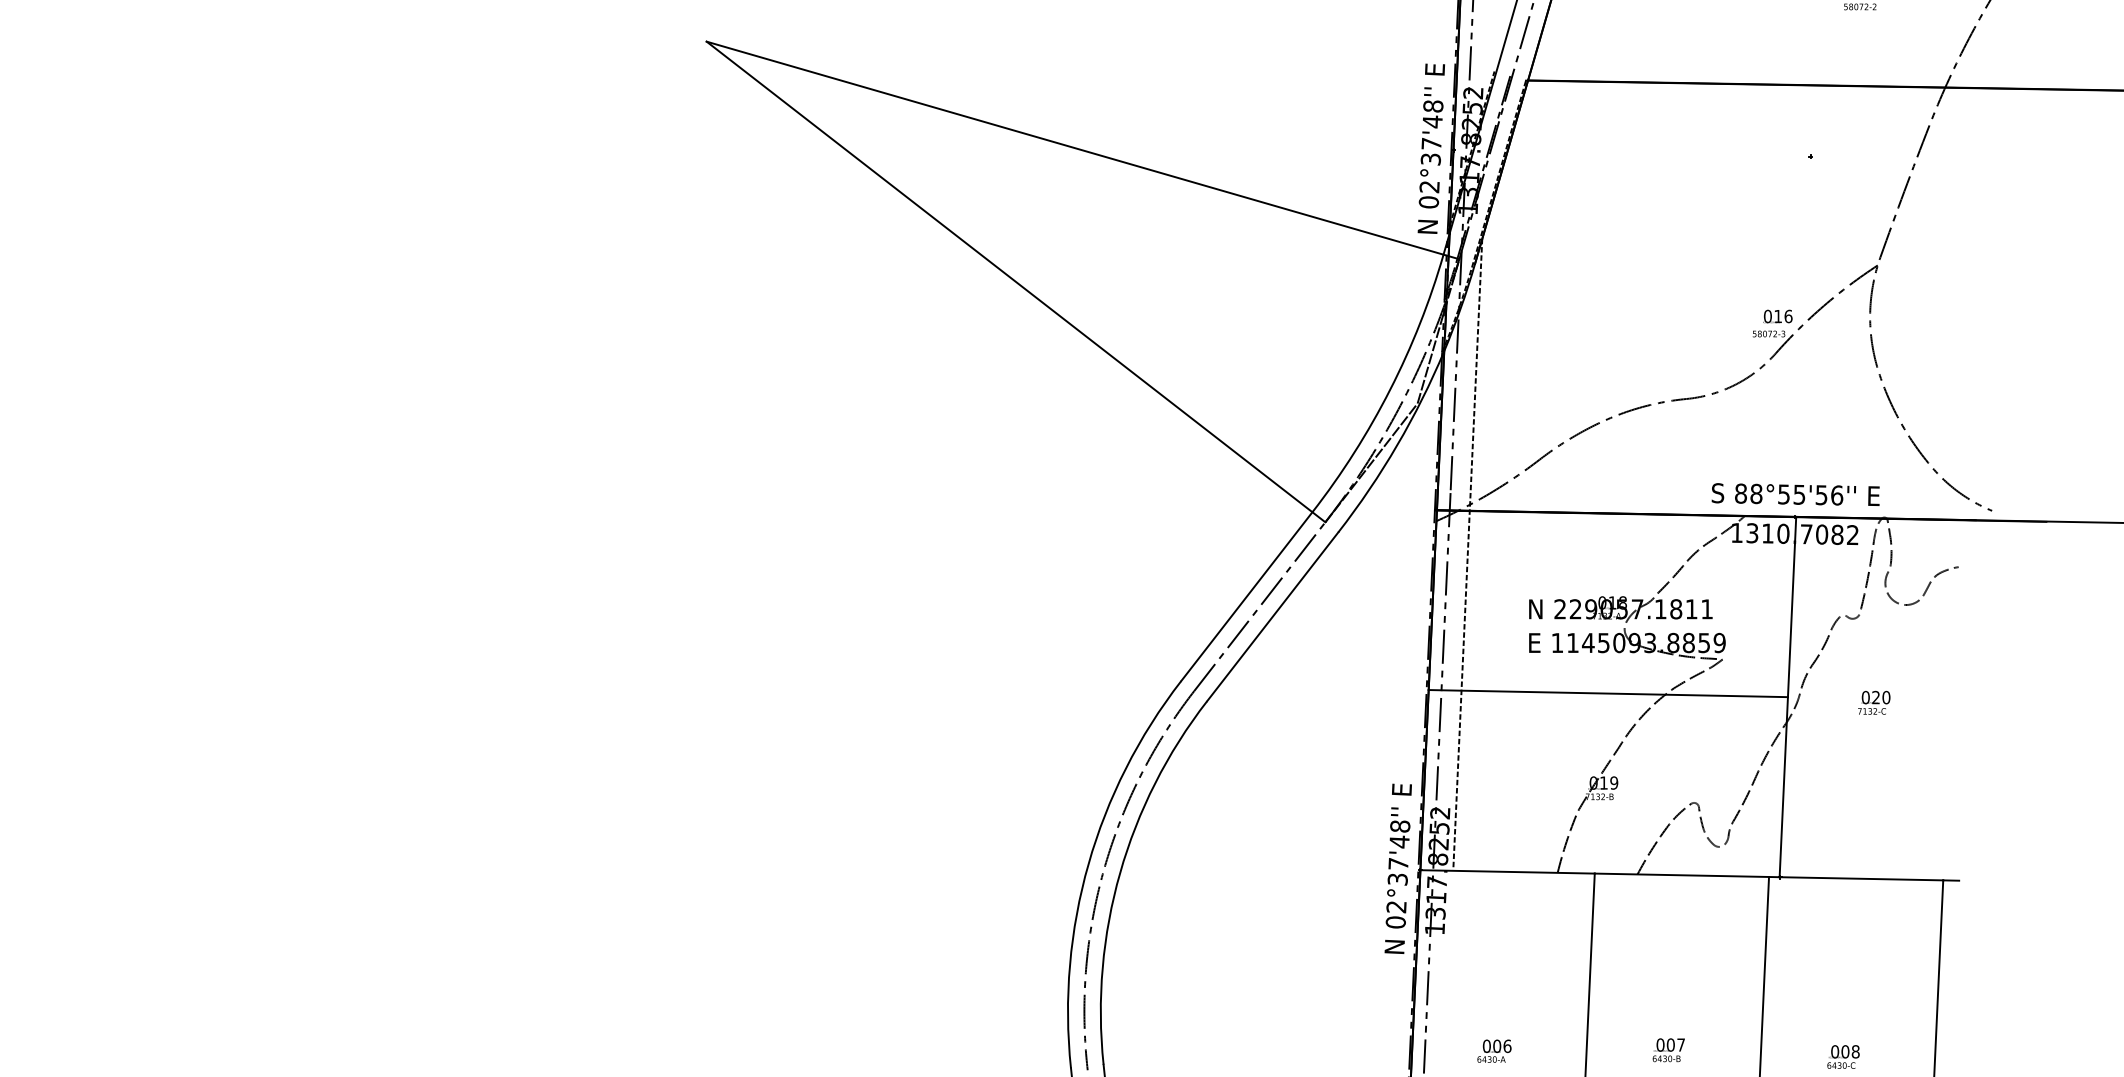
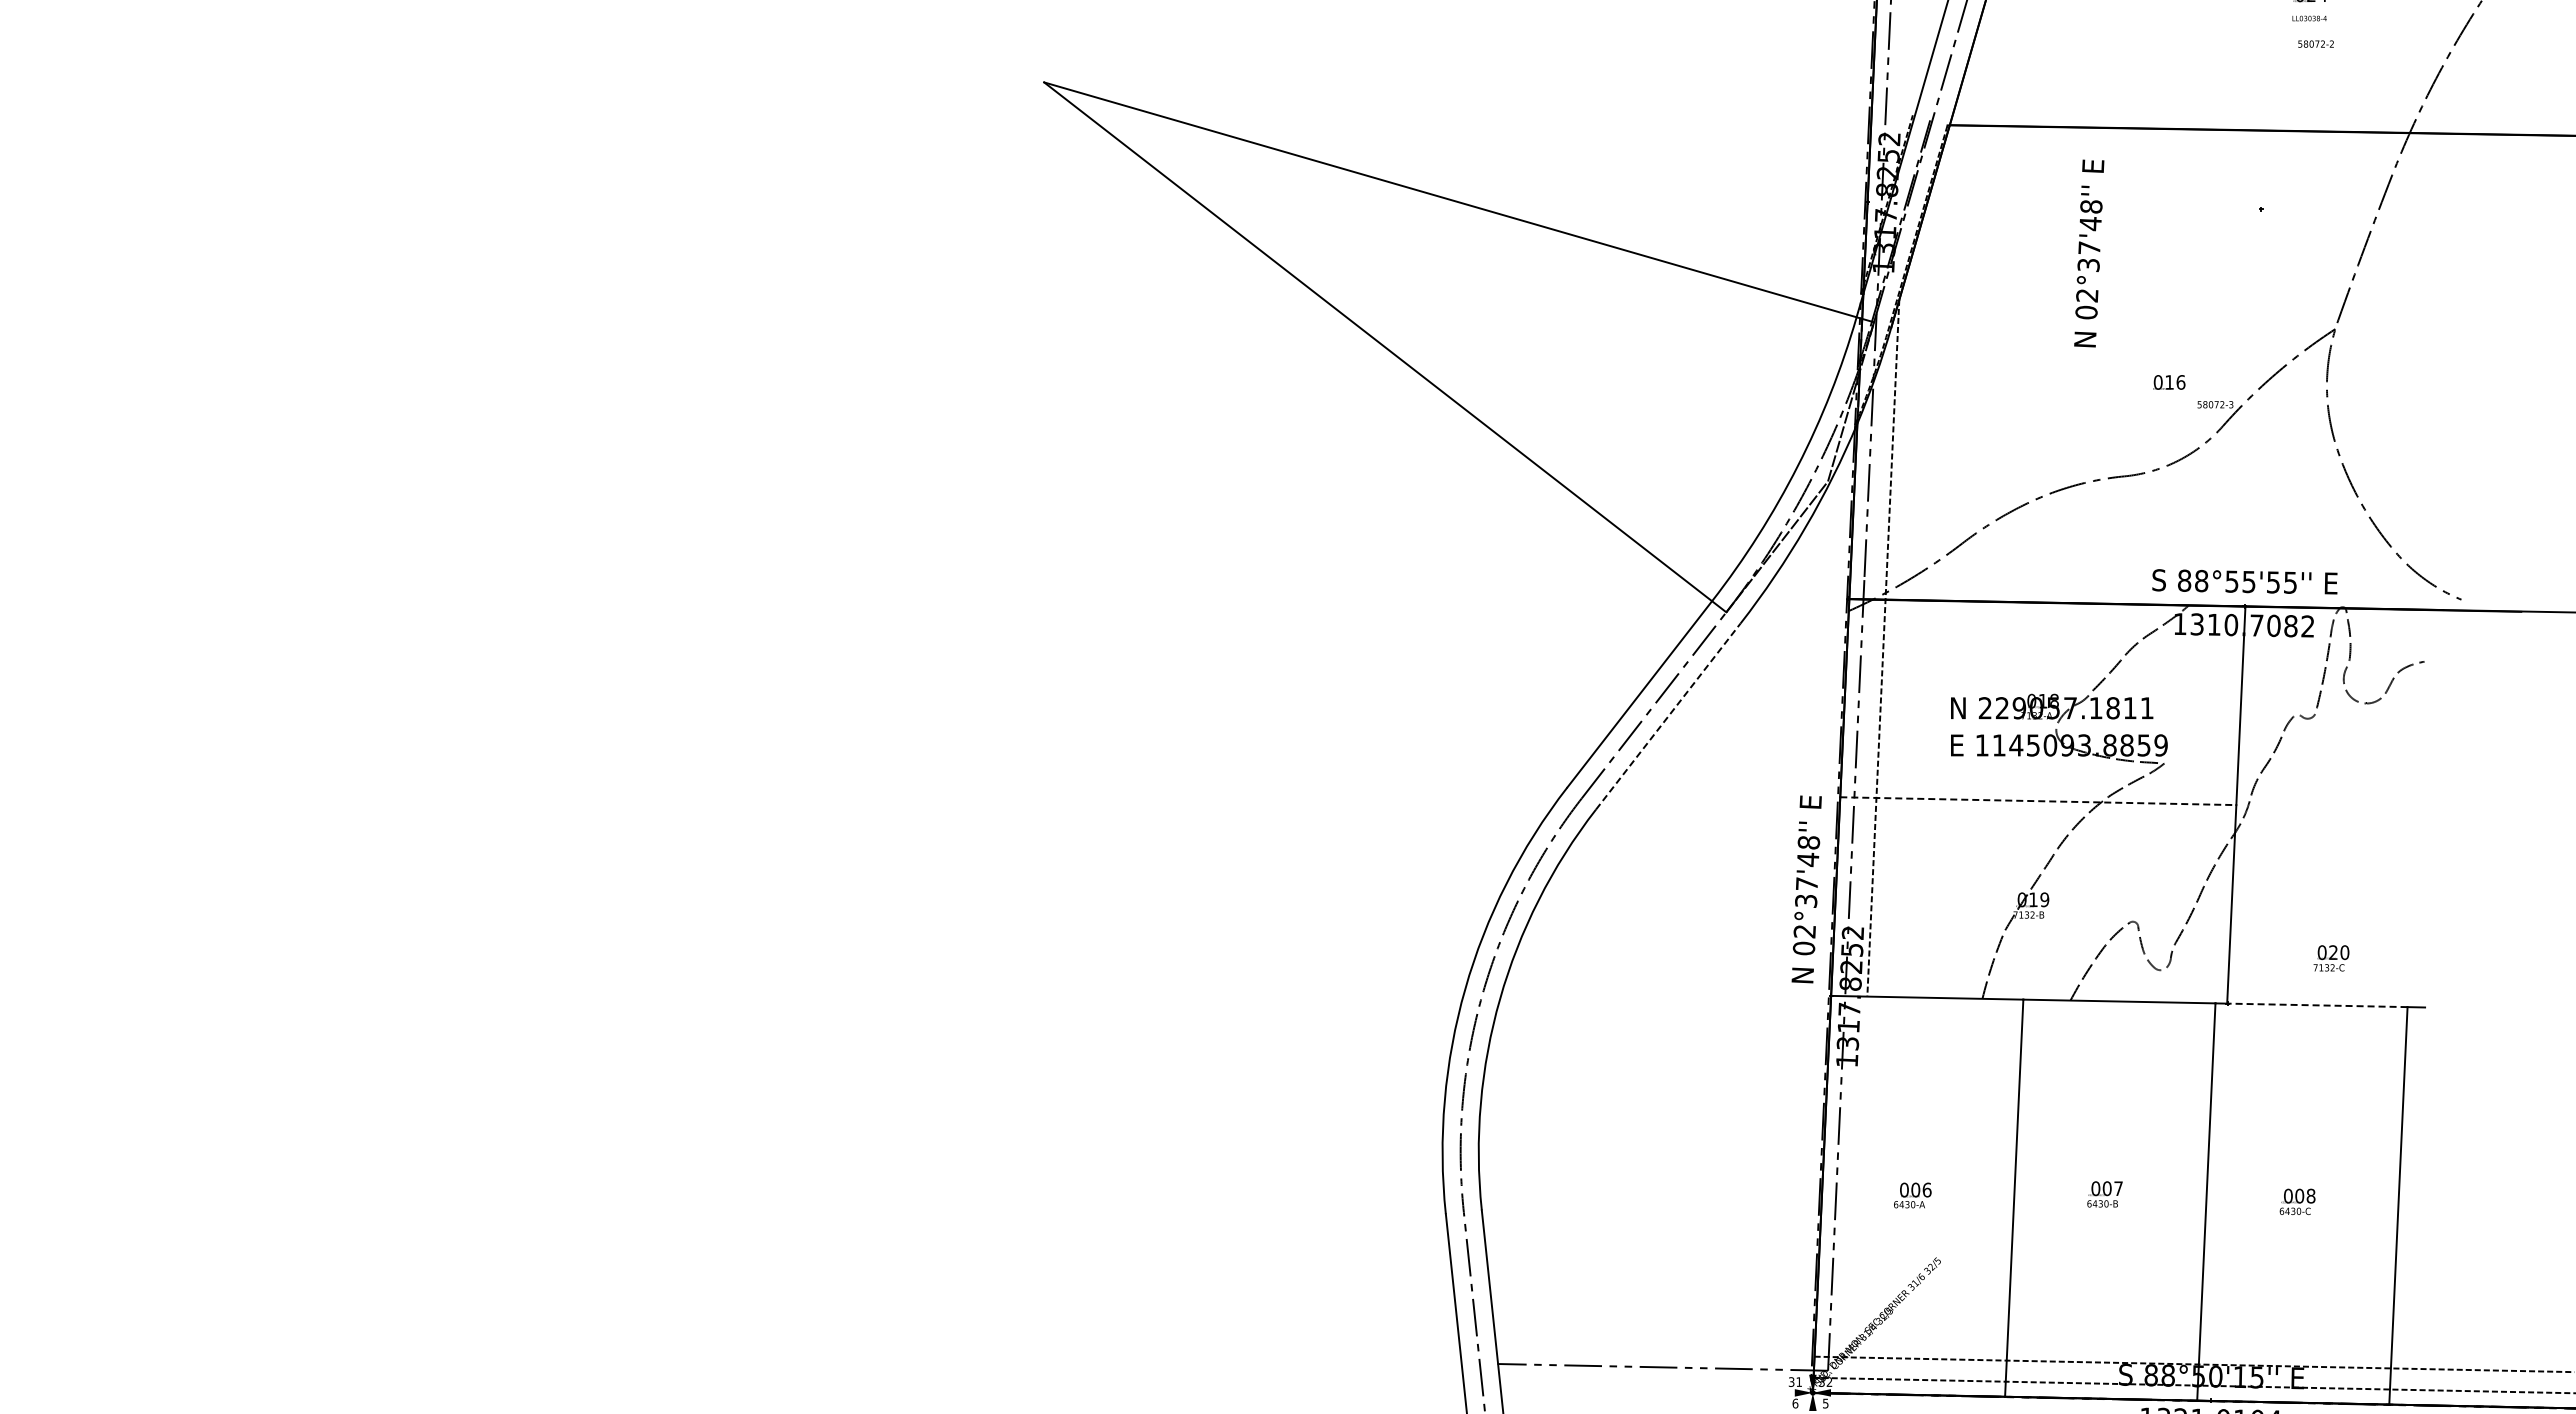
text: (1431, 148) -> (2089, 253), moved
text: (1778, 316) -> (2169, 382), moved
text: (1837, 495) -> (2290, 582), 88°55'56'' -> 88°55'55''
line: (1272, 616) -> (1668, 716), solid -> dashed
line: (1608, 693) -> (2038, 801), solid -> dashed
text: (1874, 702) -> (2331, 958), moved
text: (1398, 868) -> (1806, 889), moved
line: (1860, 878) -> (2316, 1005), solid -> dashed

